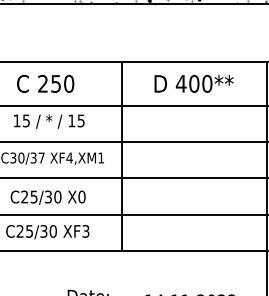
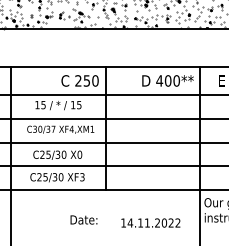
text: (44, 83) -> (79, 80), moved
text: (193, 83) -> (167, 80), moved

